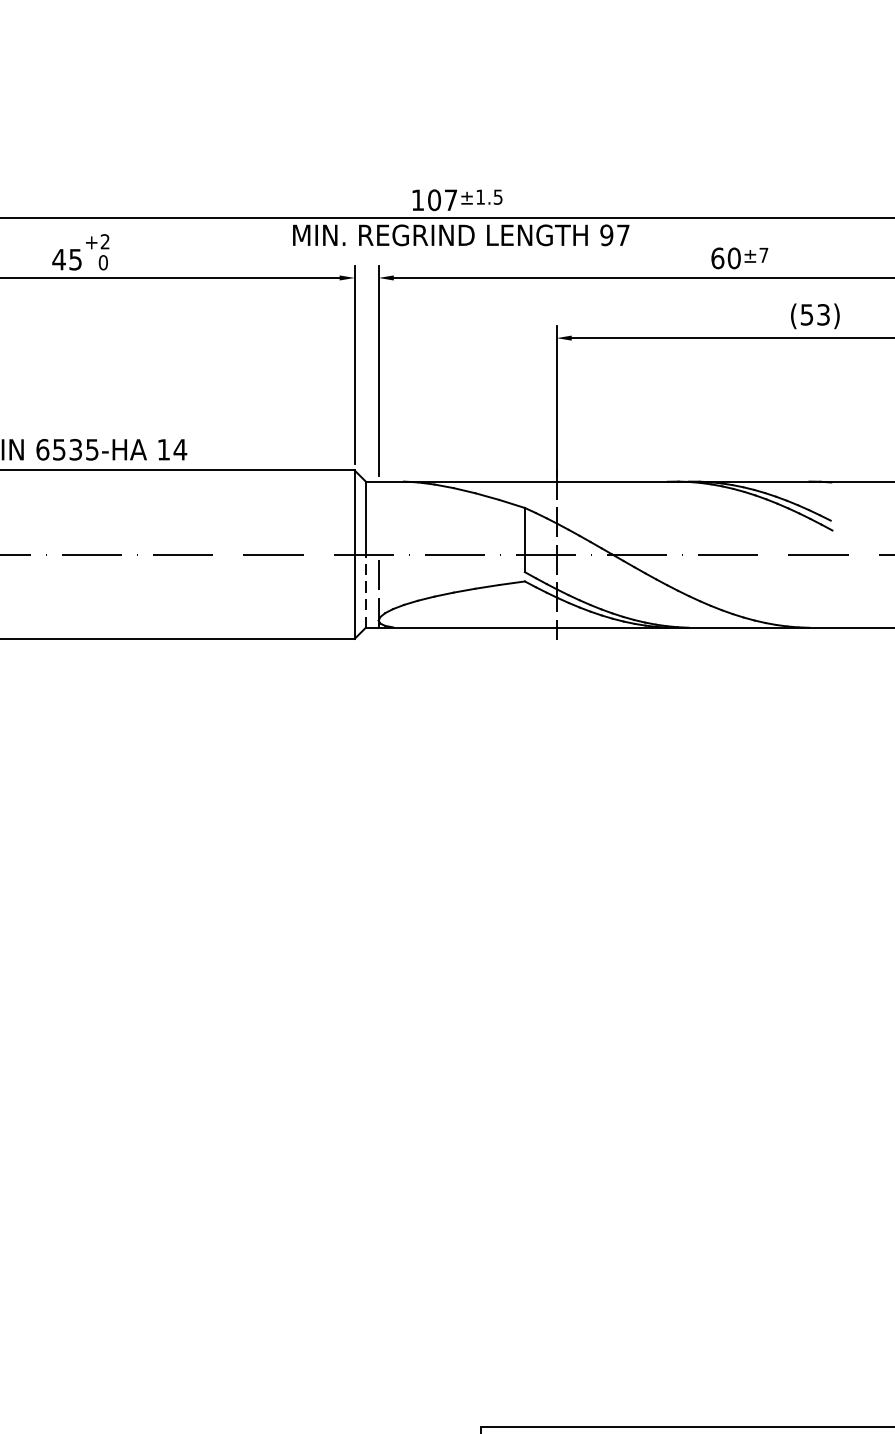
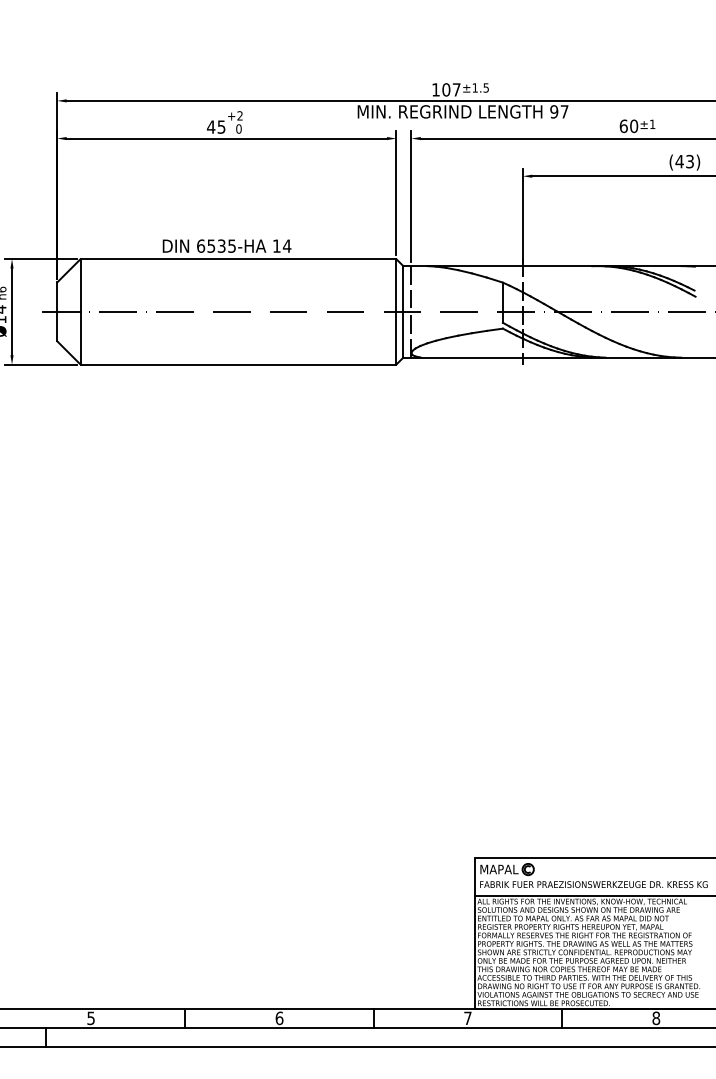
text: (763, 253) -> (652, 123), ±7 -> ±1
text: (806, 314) -> (679, 161), (53) -> (43)
line: (378, 517) -> (411, 288), added
line: (366, 590) -> (403, 334), dashed -> solid

